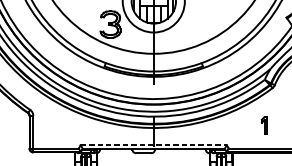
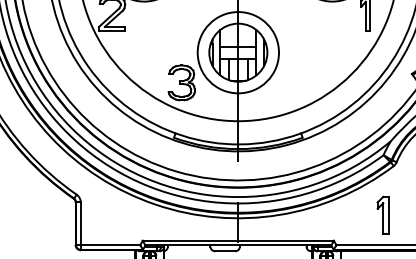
part: (263, 125) -> (382, 214), size x1.67
line: (153, 144) -> (238, 240), dashed -> solid

